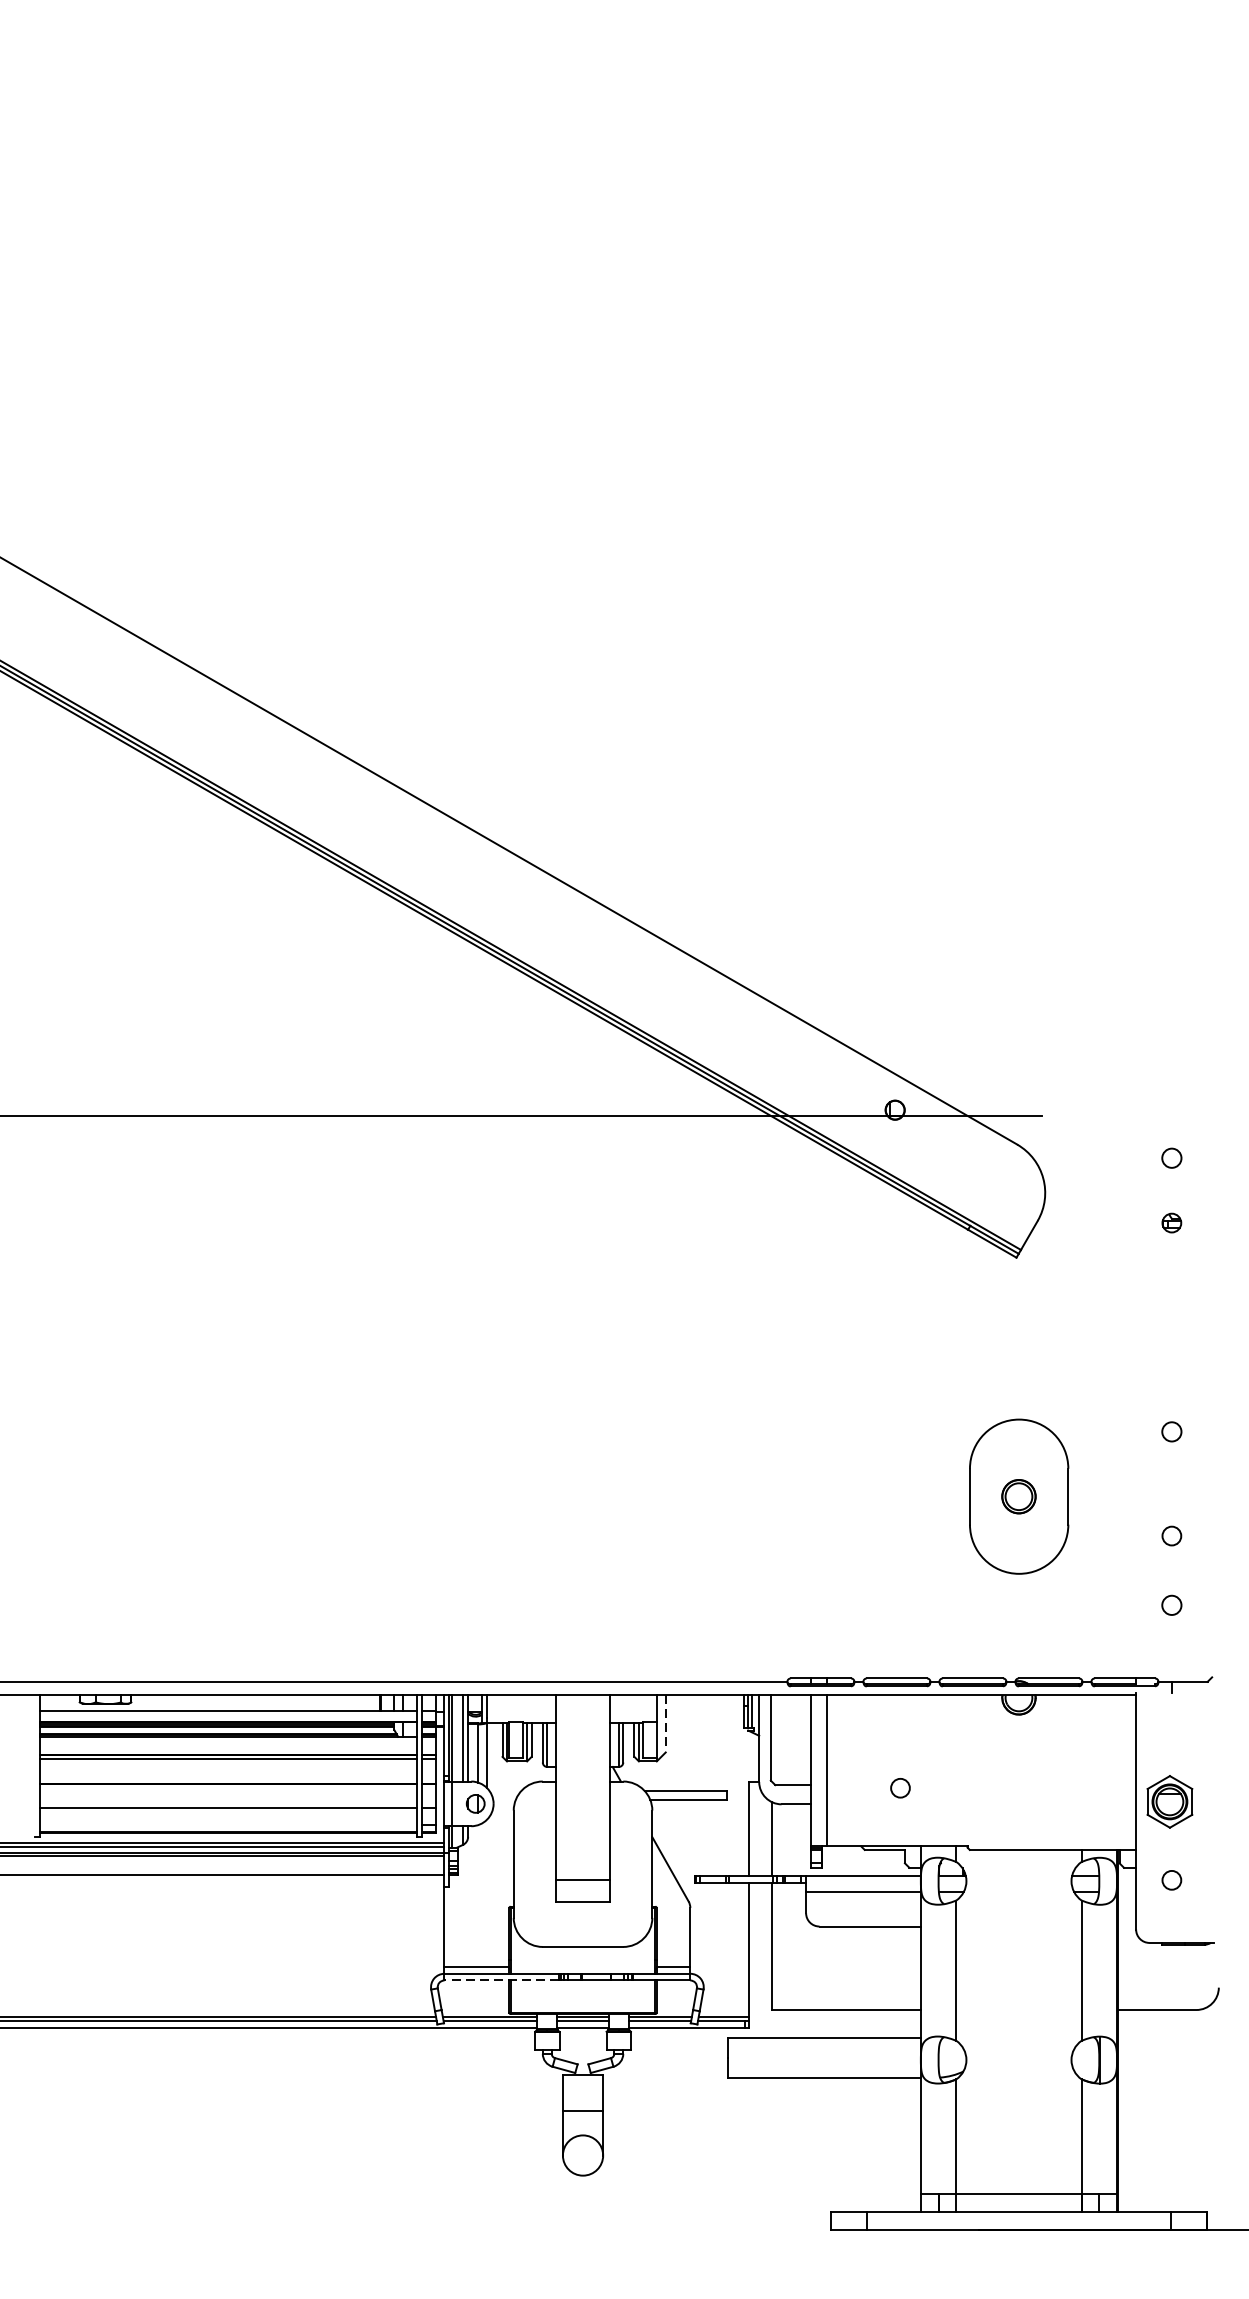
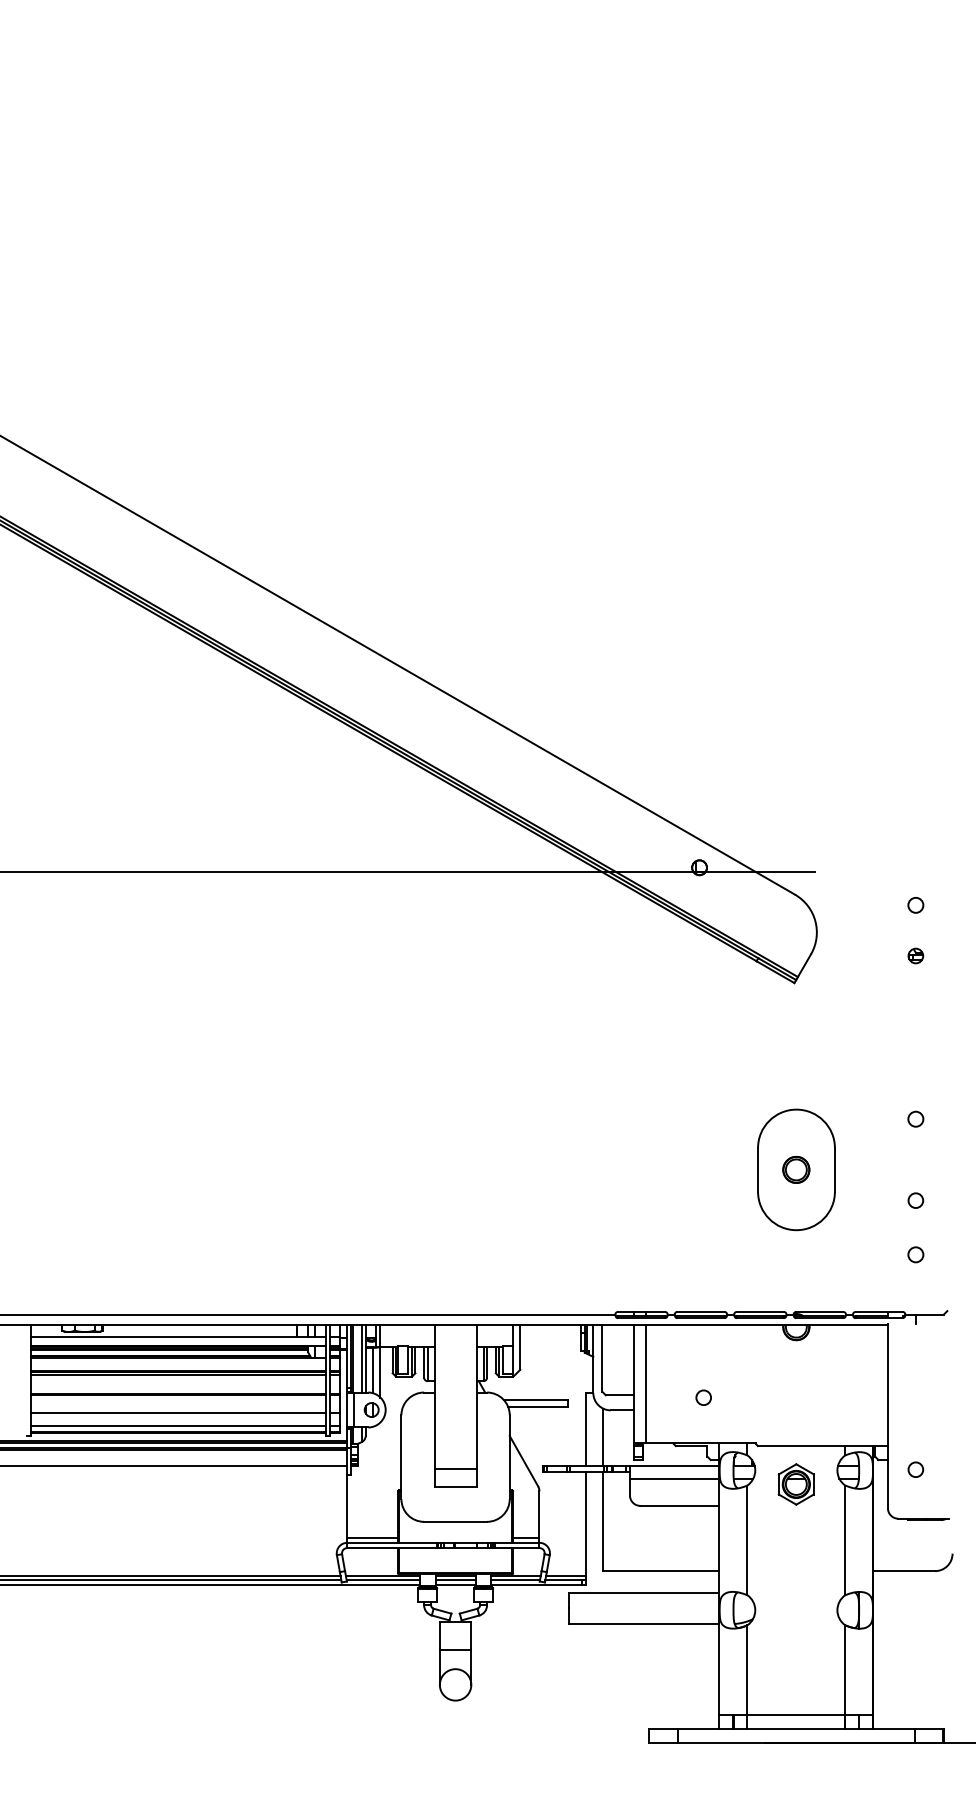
line: (666, 1723) -> (520, 1347), dashed -> solid
part: (1168, 1801) -> (795, 1484), moved
line: (228, 1824) -> (178, 1426), added
line: (502, 1981) -> (392, 1548), dashed -> solid

